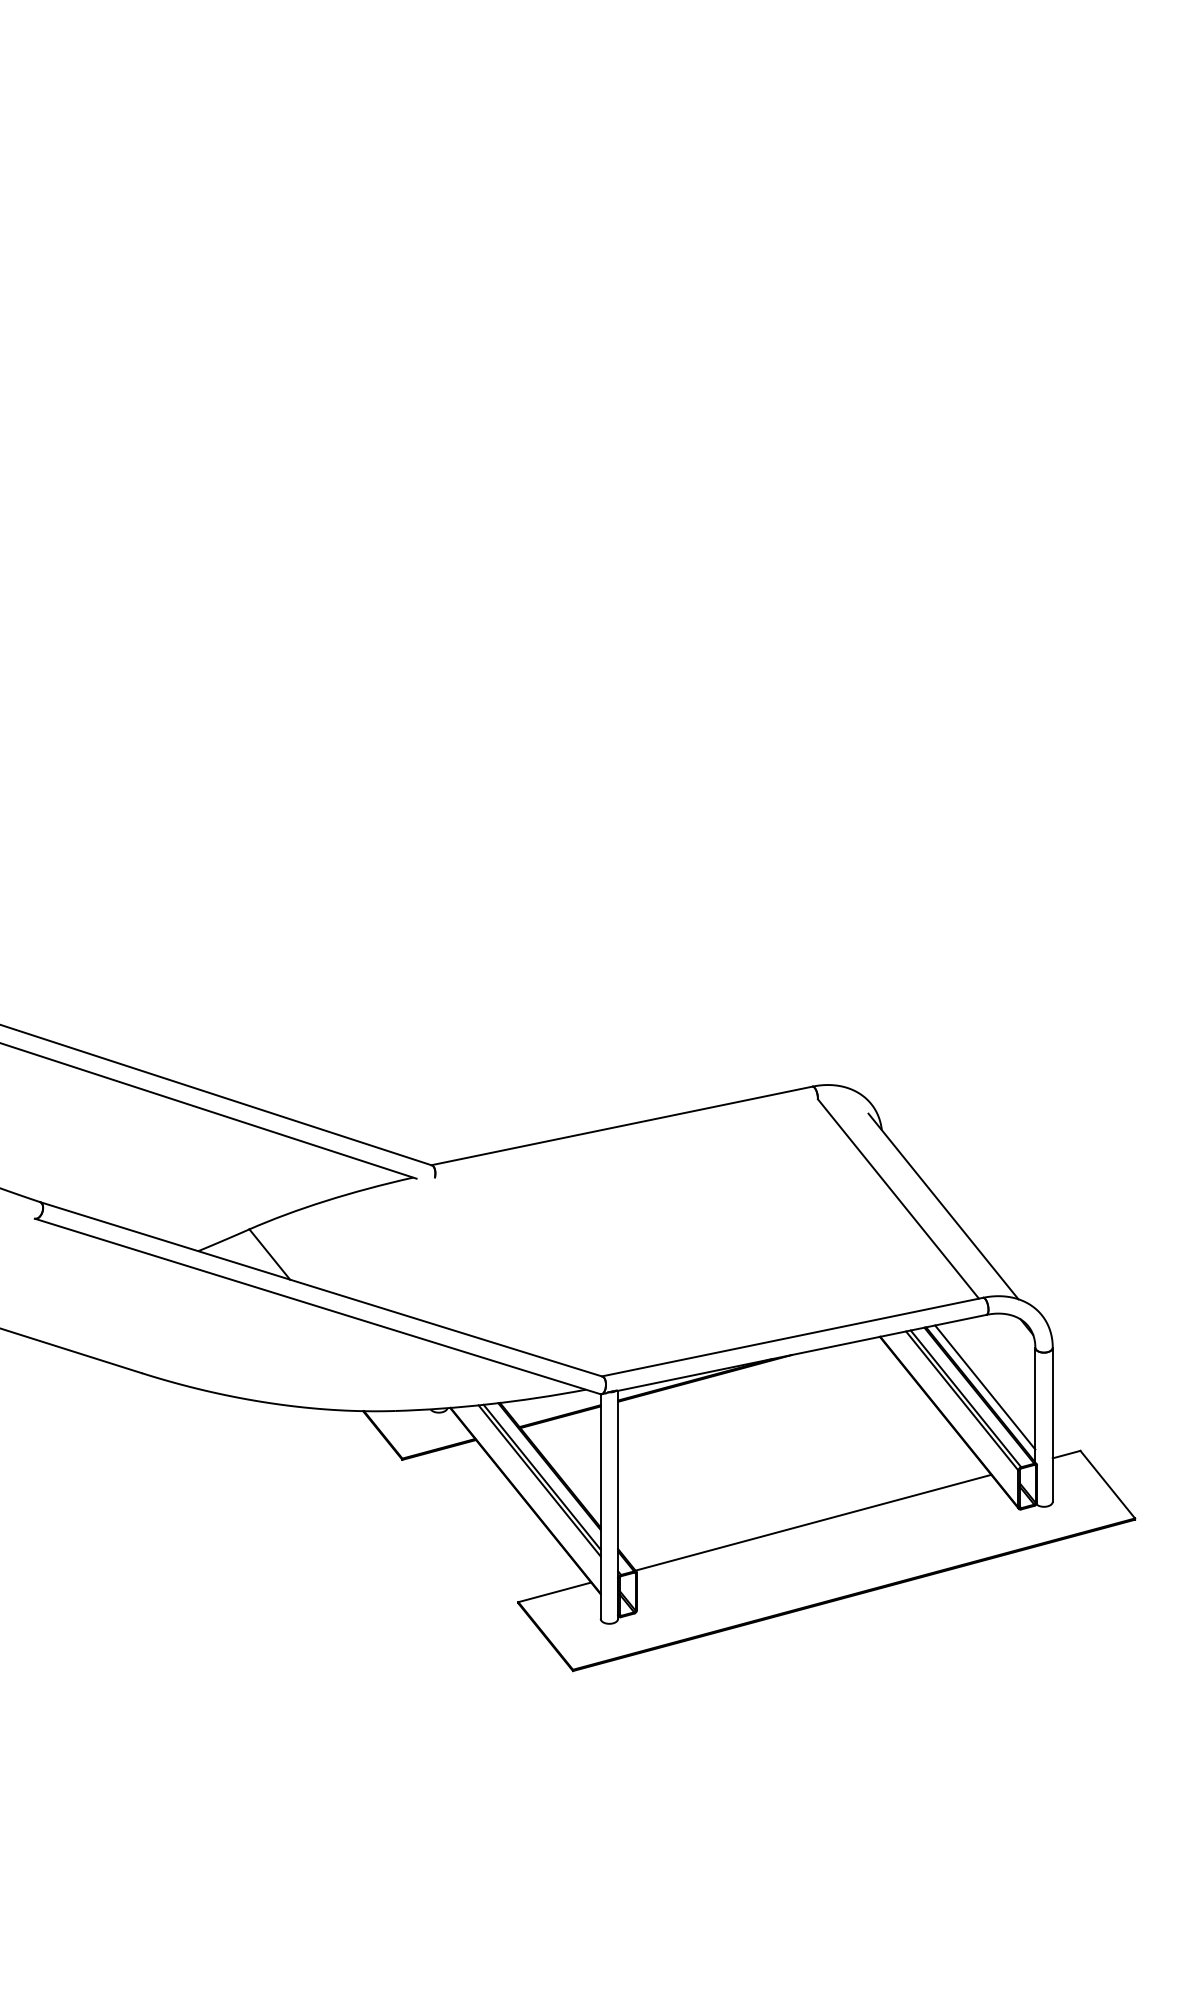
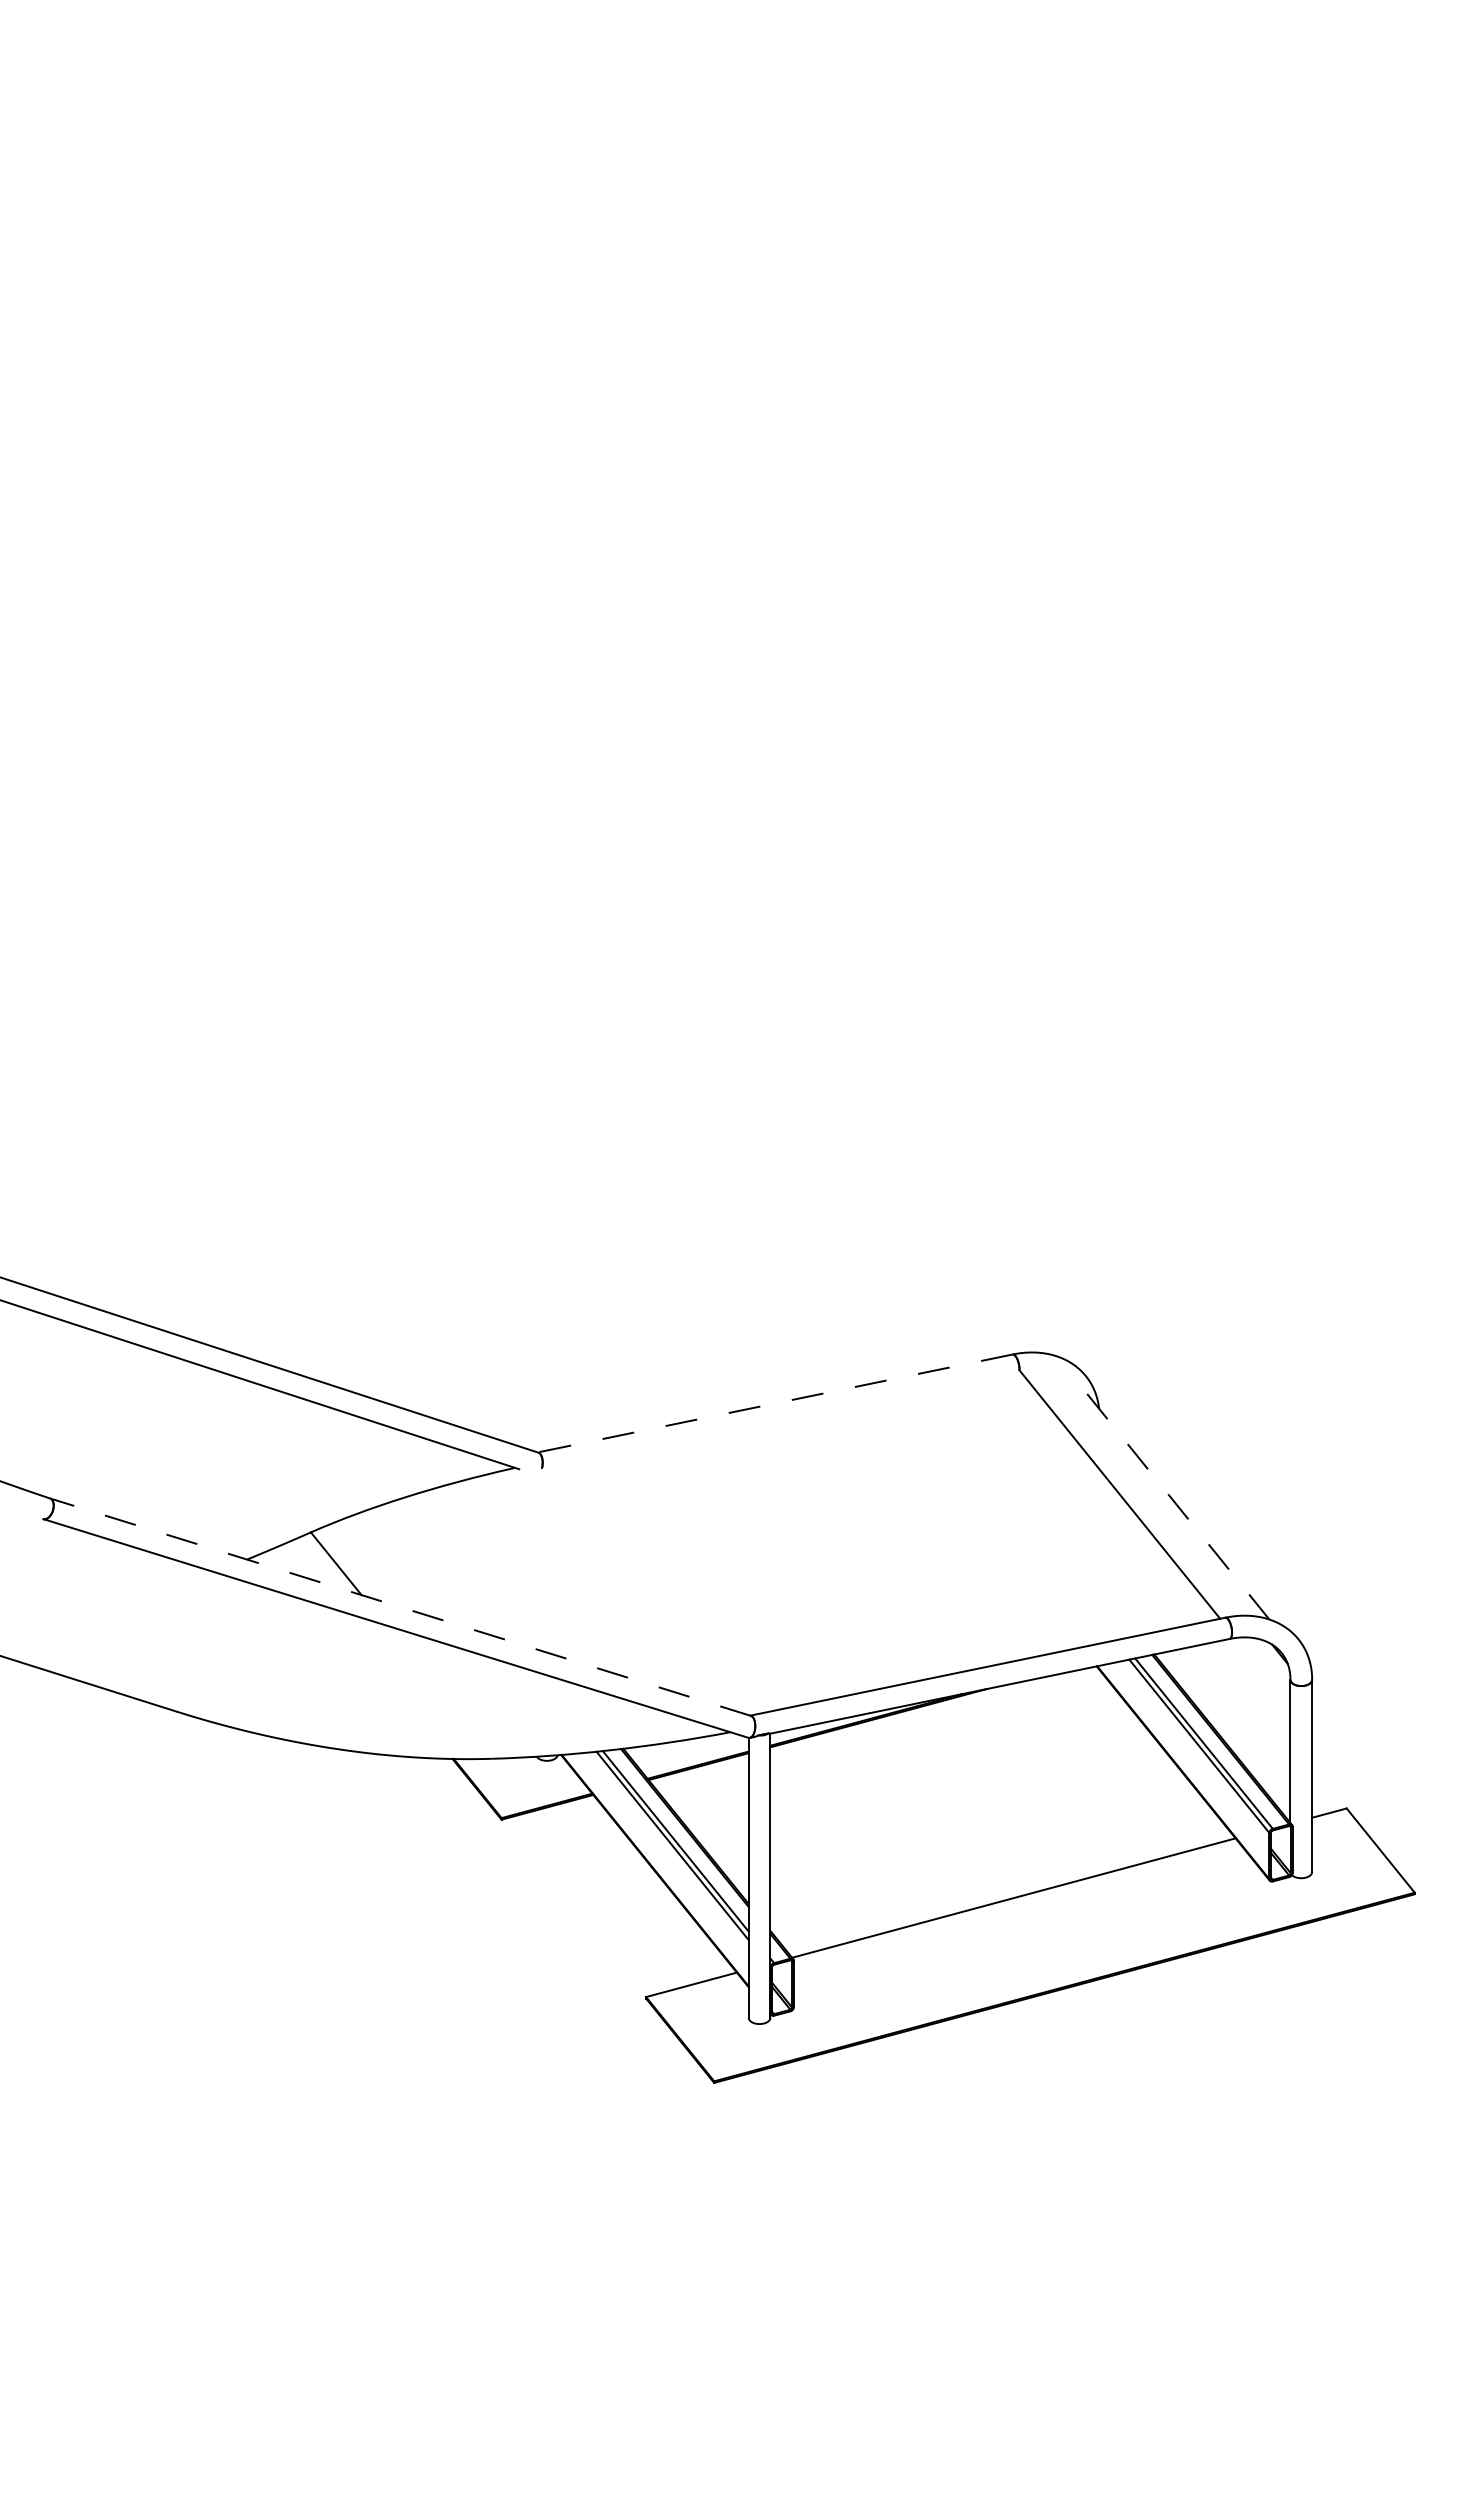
line: (621, 1125) -> (774, 1403), solid -> dashed
line: (943, 1206) -> (1175, 1503), solid -> dashed
line: (321, 1289) -> (400, 1607), solid -> dashed
line: (984, 1387) -> (1227, 1729), removed

